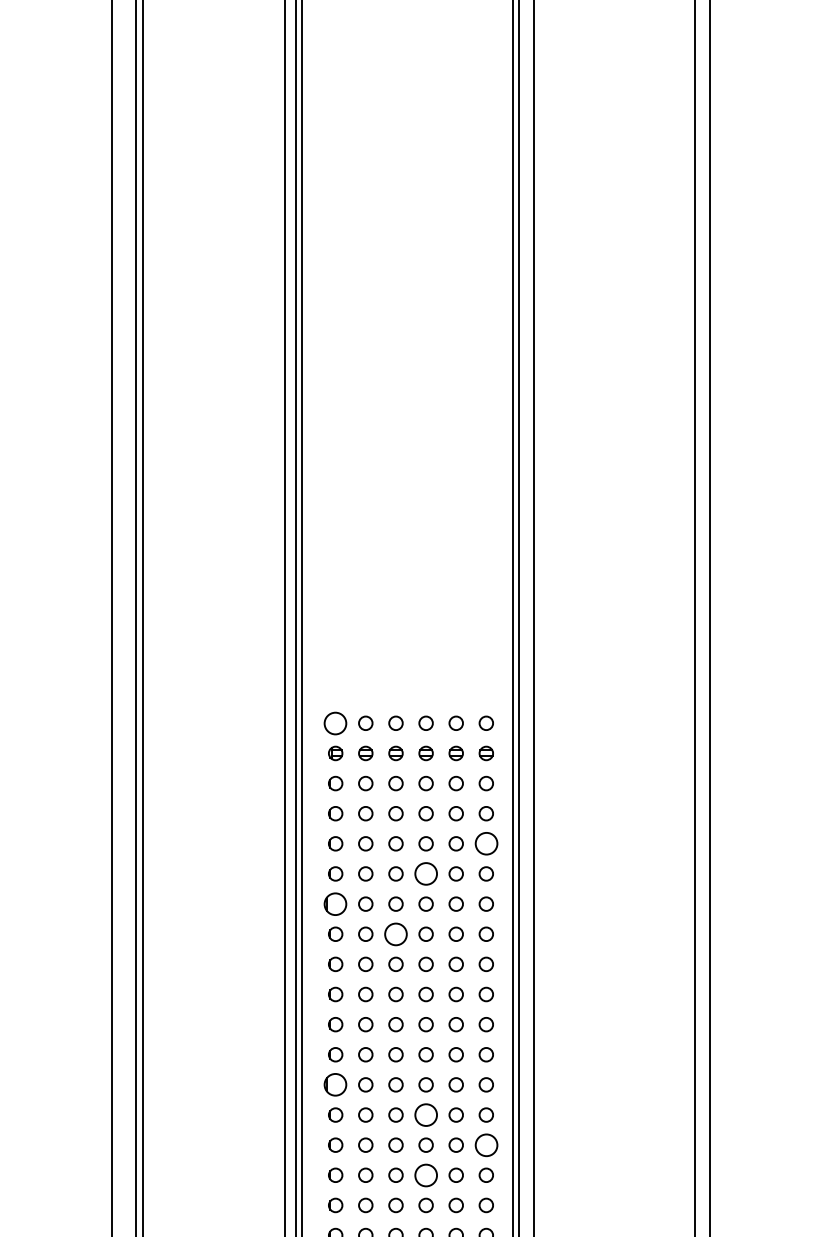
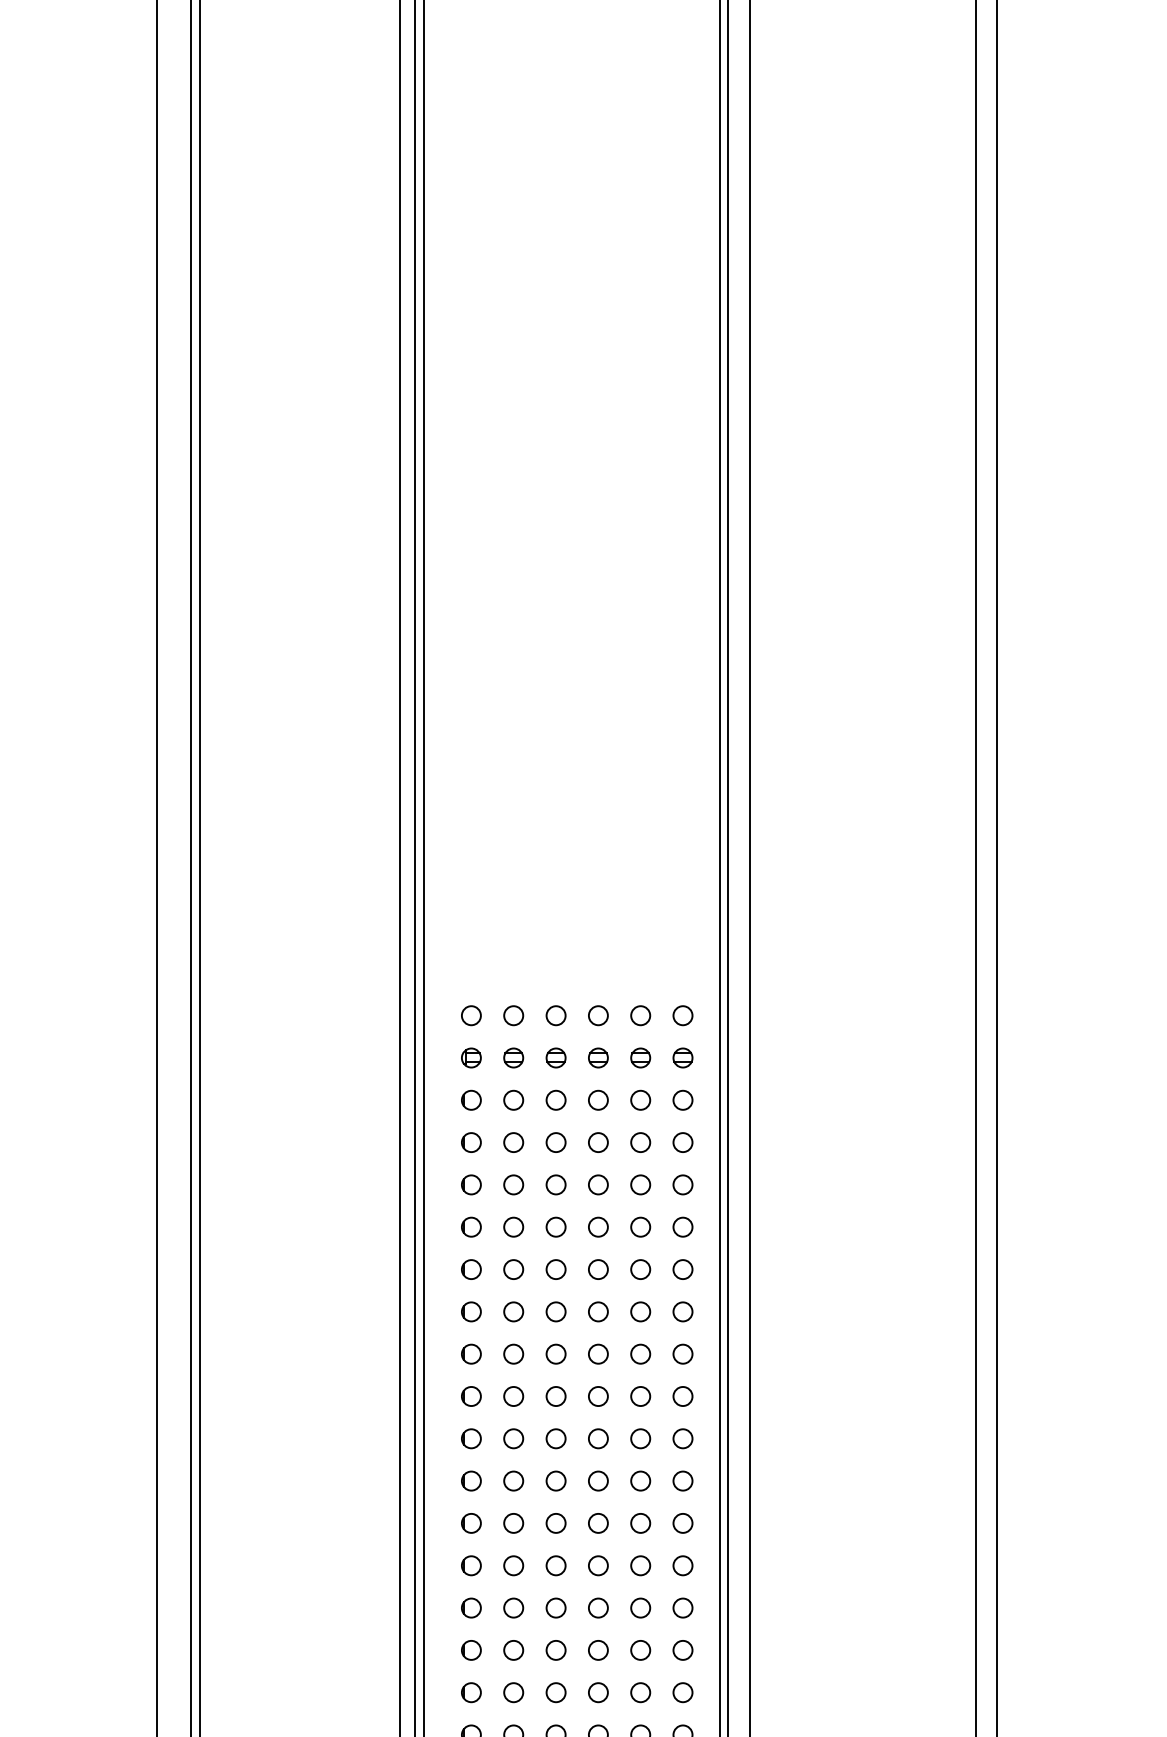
circle: (335, 722) -> (471, 1014), size x0.62
circle: (485, 843) -> (681, 1184), size x0.62
circle: (425, 873) -> (597, 1226), size x0.62
circle: (335, 903) -> (471, 1268), size x0.62
circle: (395, 933) -> (555, 1310), size x0.62
circle: (335, 1084) -> (471, 1522), size x0.62
circle: (425, 1114) -> (597, 1564), size x0.62
circle: (485, 1144) -> (681, 1607), size x0.62
circle: (425, 1174) -> (597, 1649), size x0.62

